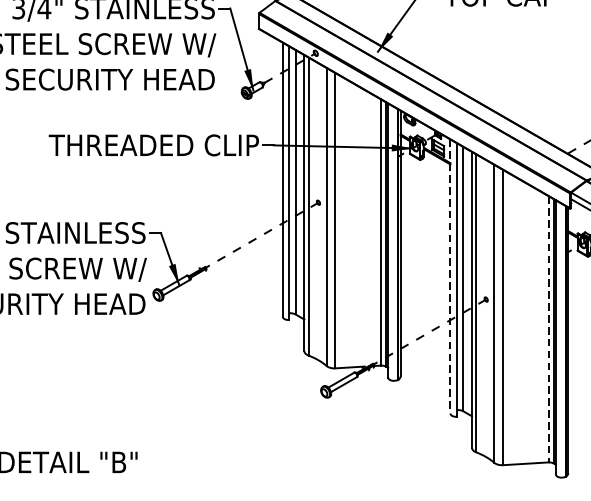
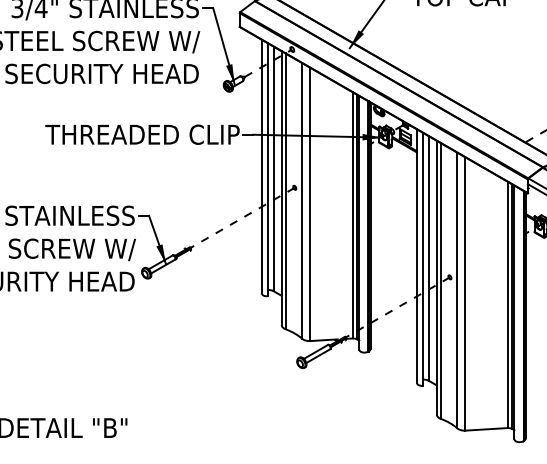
line: (450, 276) -> (416, 256), dashed -> solid
line: (548, 329) -> (507, 305), dashed -> solid

